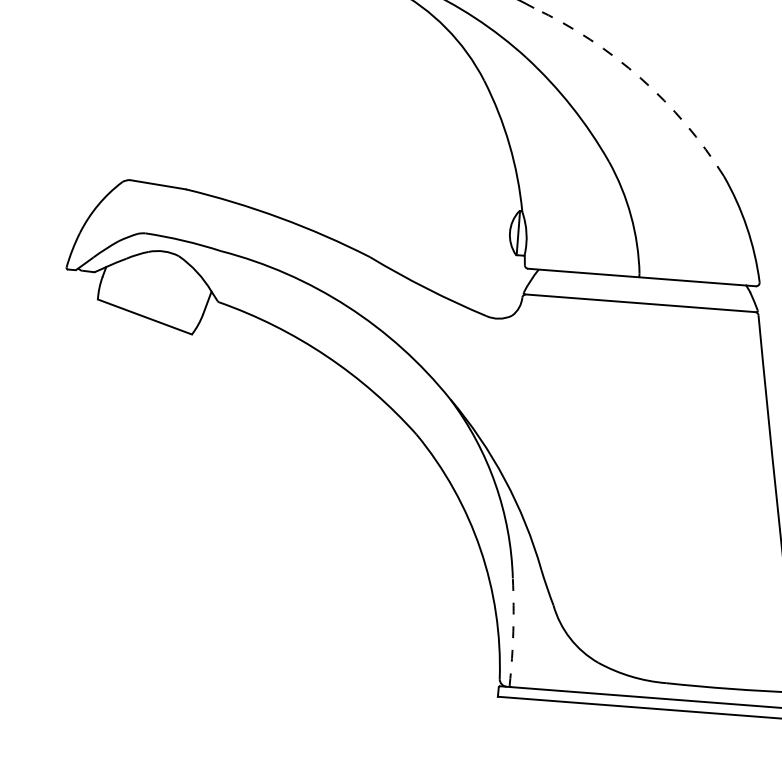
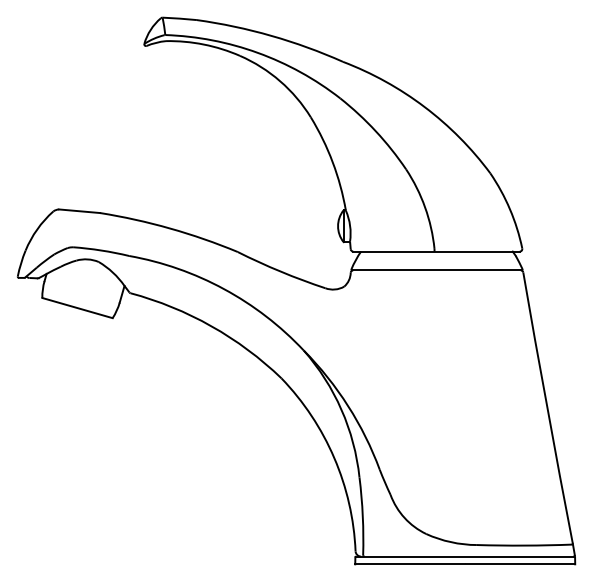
arc: (640, 79) -> (424, 107), dashed -> solid
arc: (512, 632) -> (362, 516), dashed -> solid

